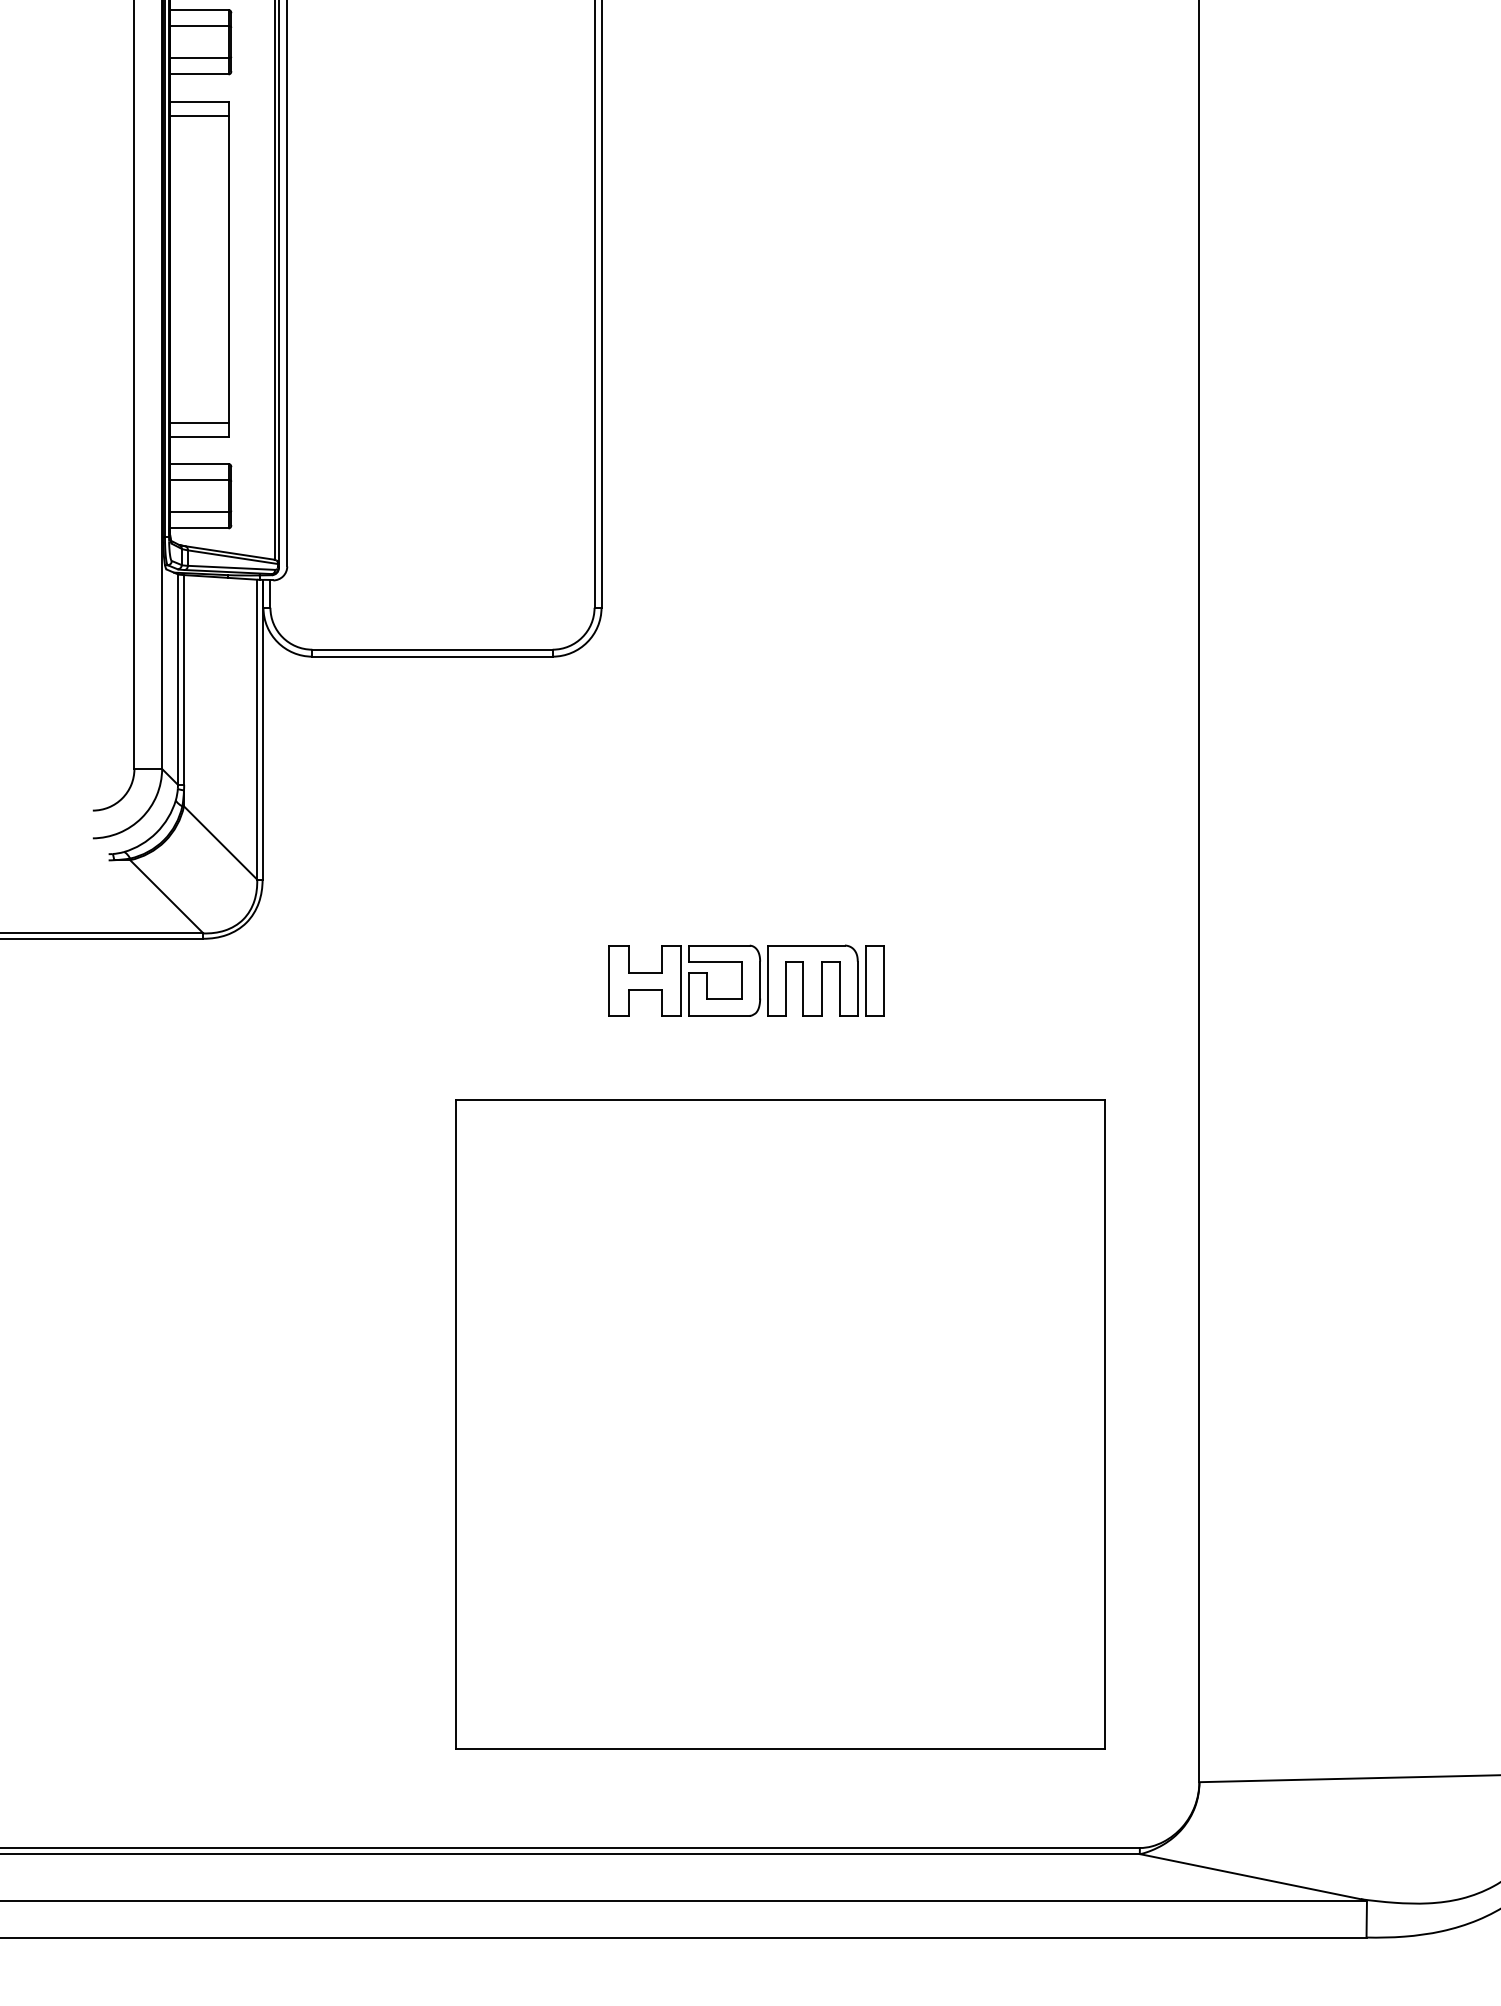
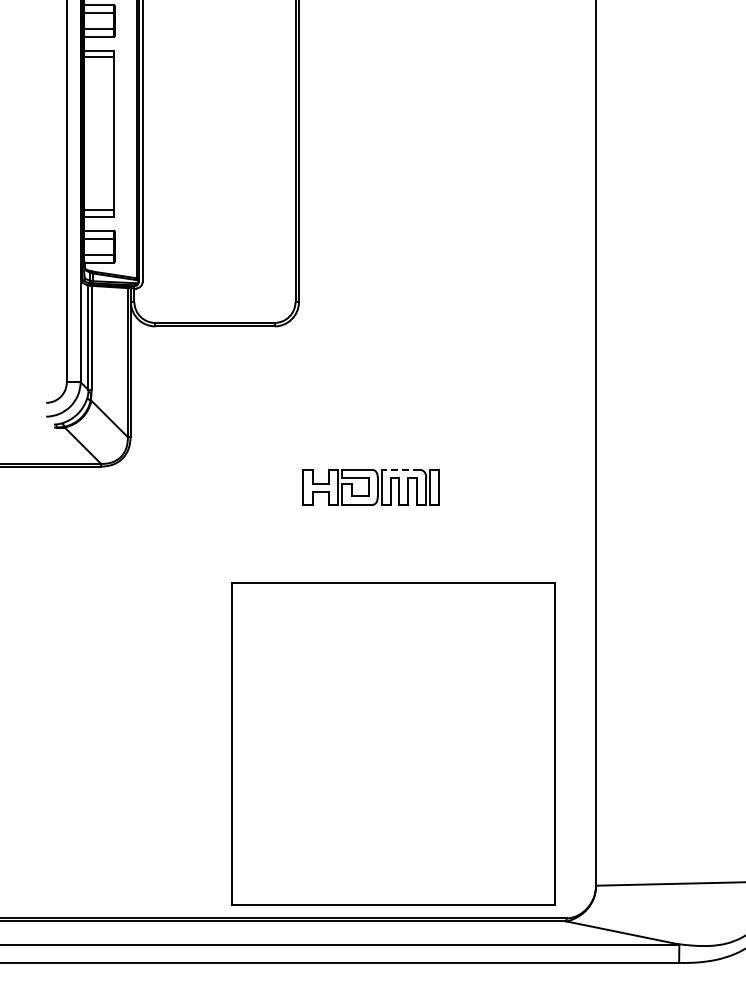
line: (805, 944) -> (400, 469), solid -> dashed
part: (779, 1423) -> (393, 743), moved

